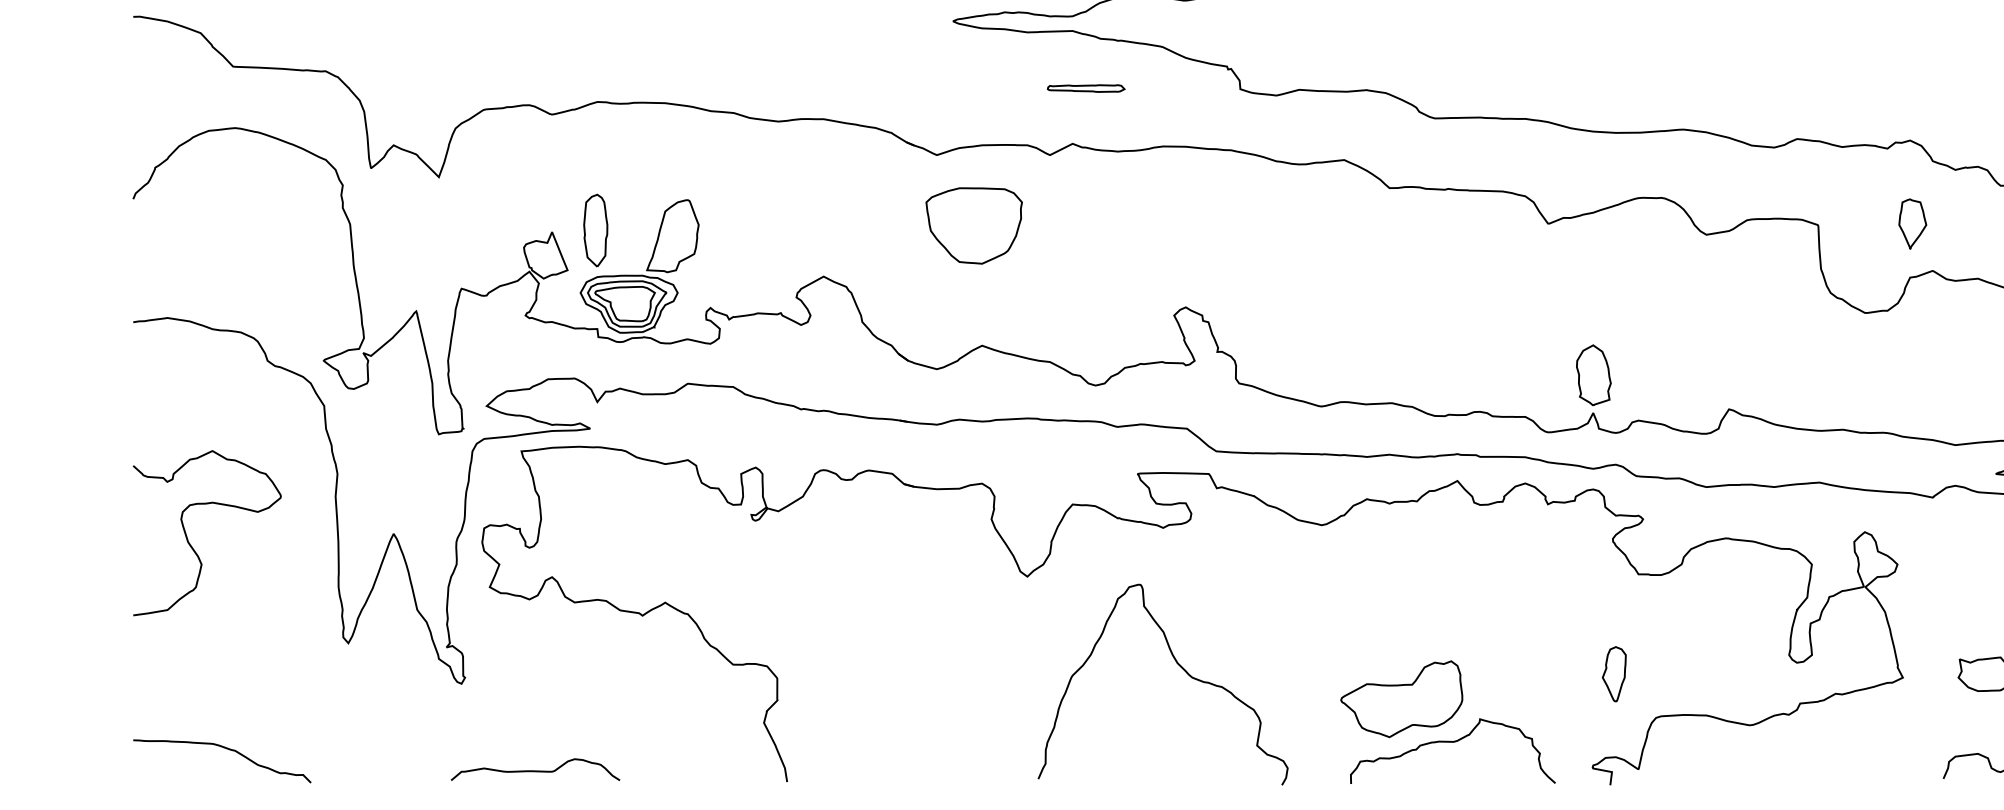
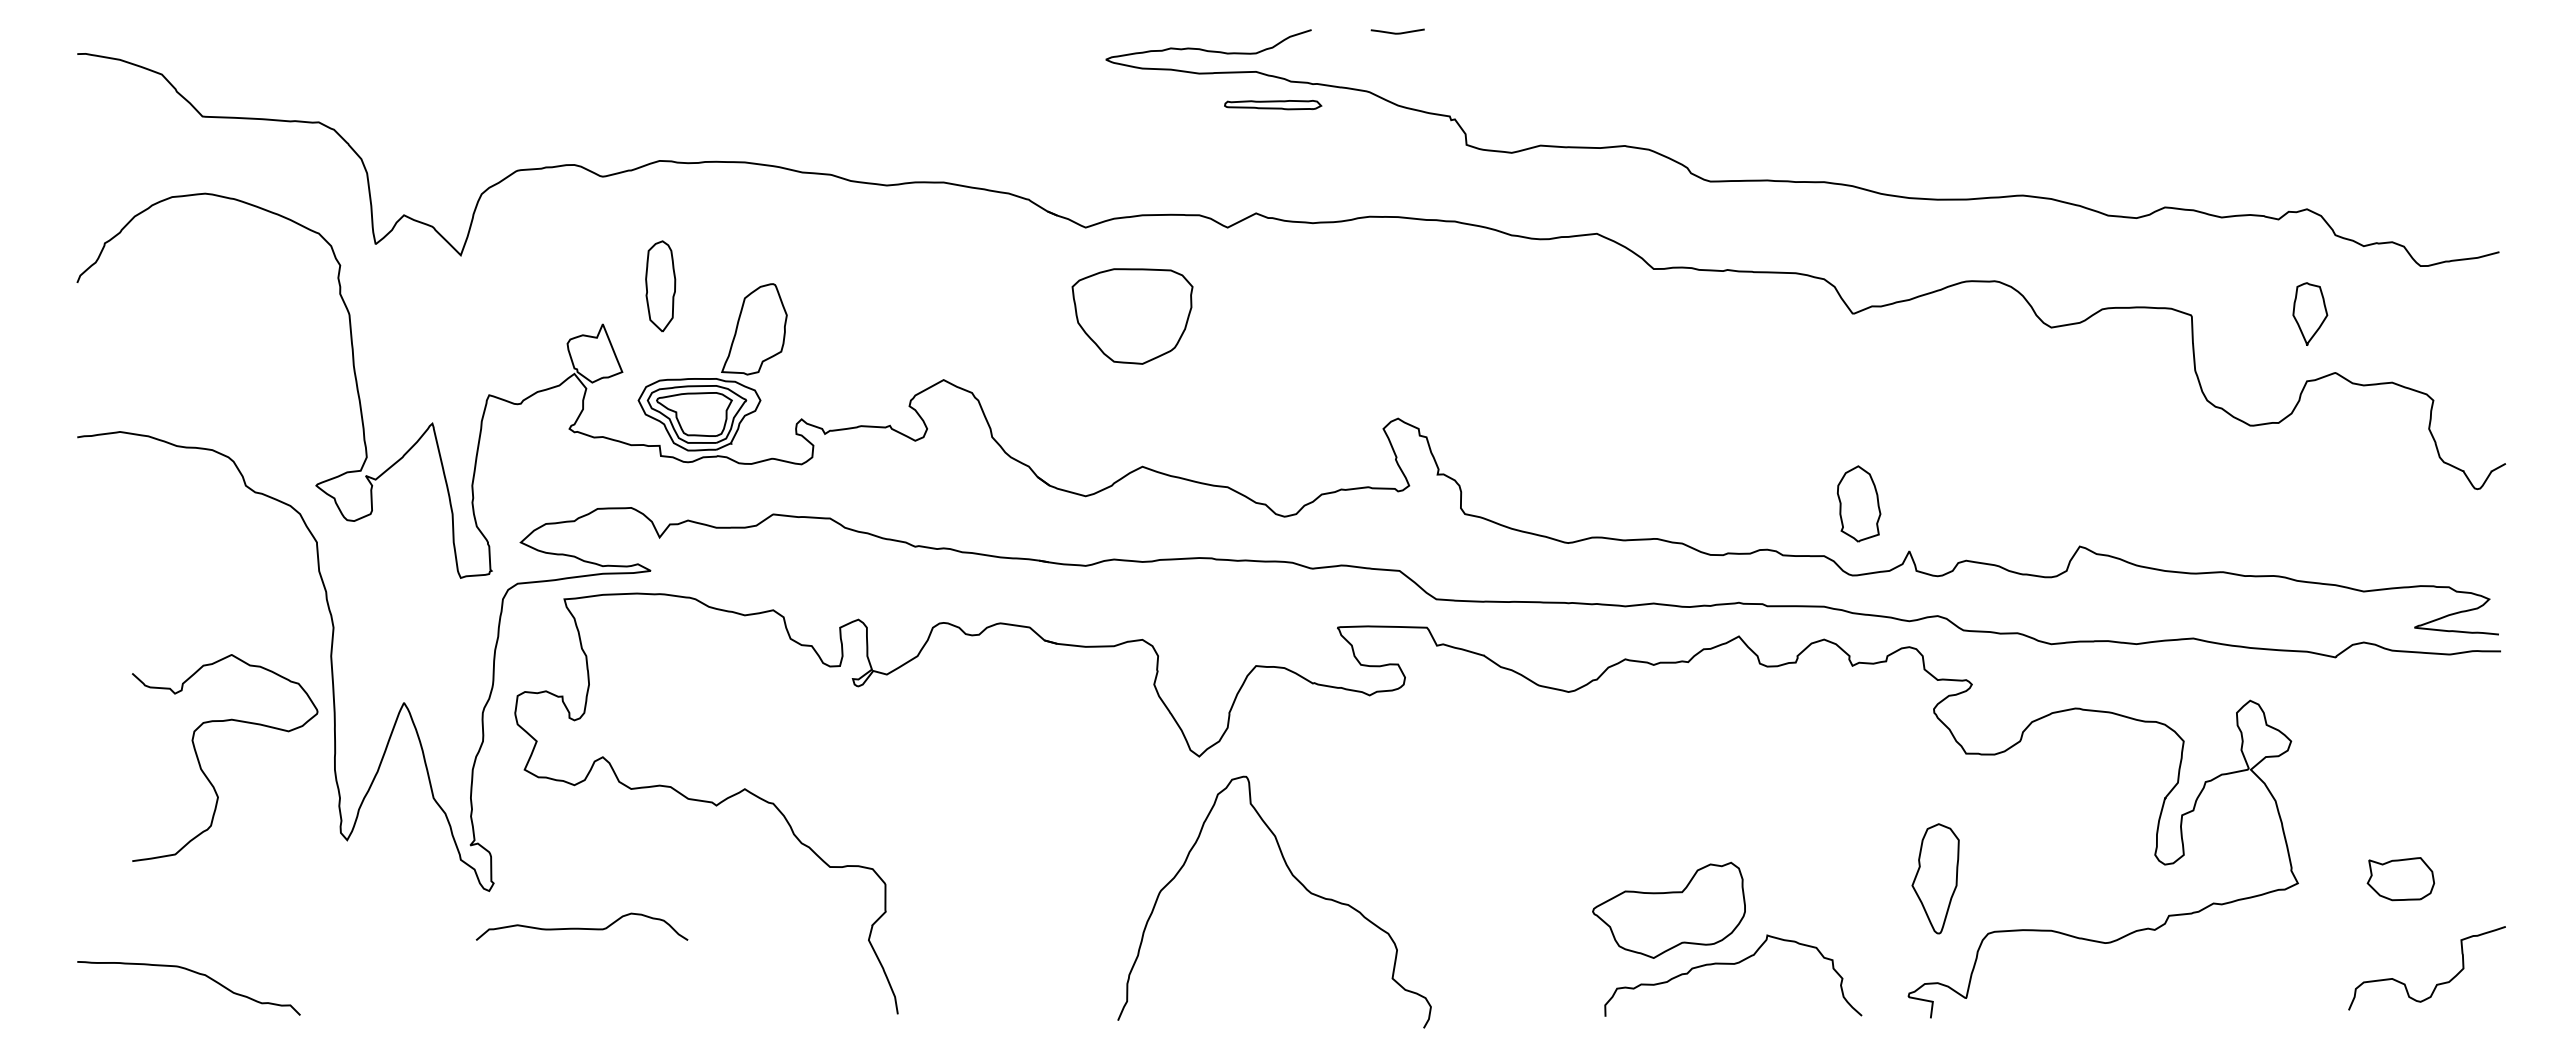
part: (1086, 88) -> (1273, 105), moved
part: (595, 230) -> (660, 286), moved
part: (1594, 374) -> (1859, 503), moved
curve: (190, 543) -> (203, 770), moved
curve: (1179, 666) -> (1295, 879), moved
part: (1614, 674) -> (1935, 879), size x1.6
curve: (534, 770) -> (580, 927), moved

